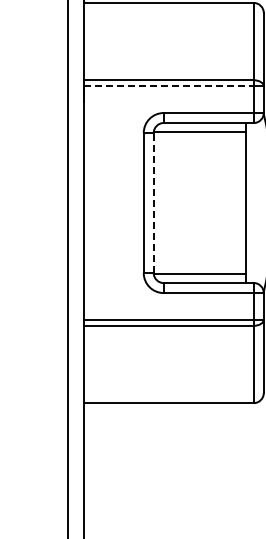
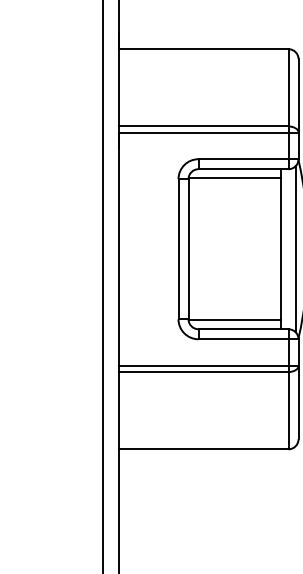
line: (169, 86) -> (204, 132), dashed -> solid
line: (153, 202) -> (188, 248), dashed -> solid
line: (260, 203) -> (295, 249), added

